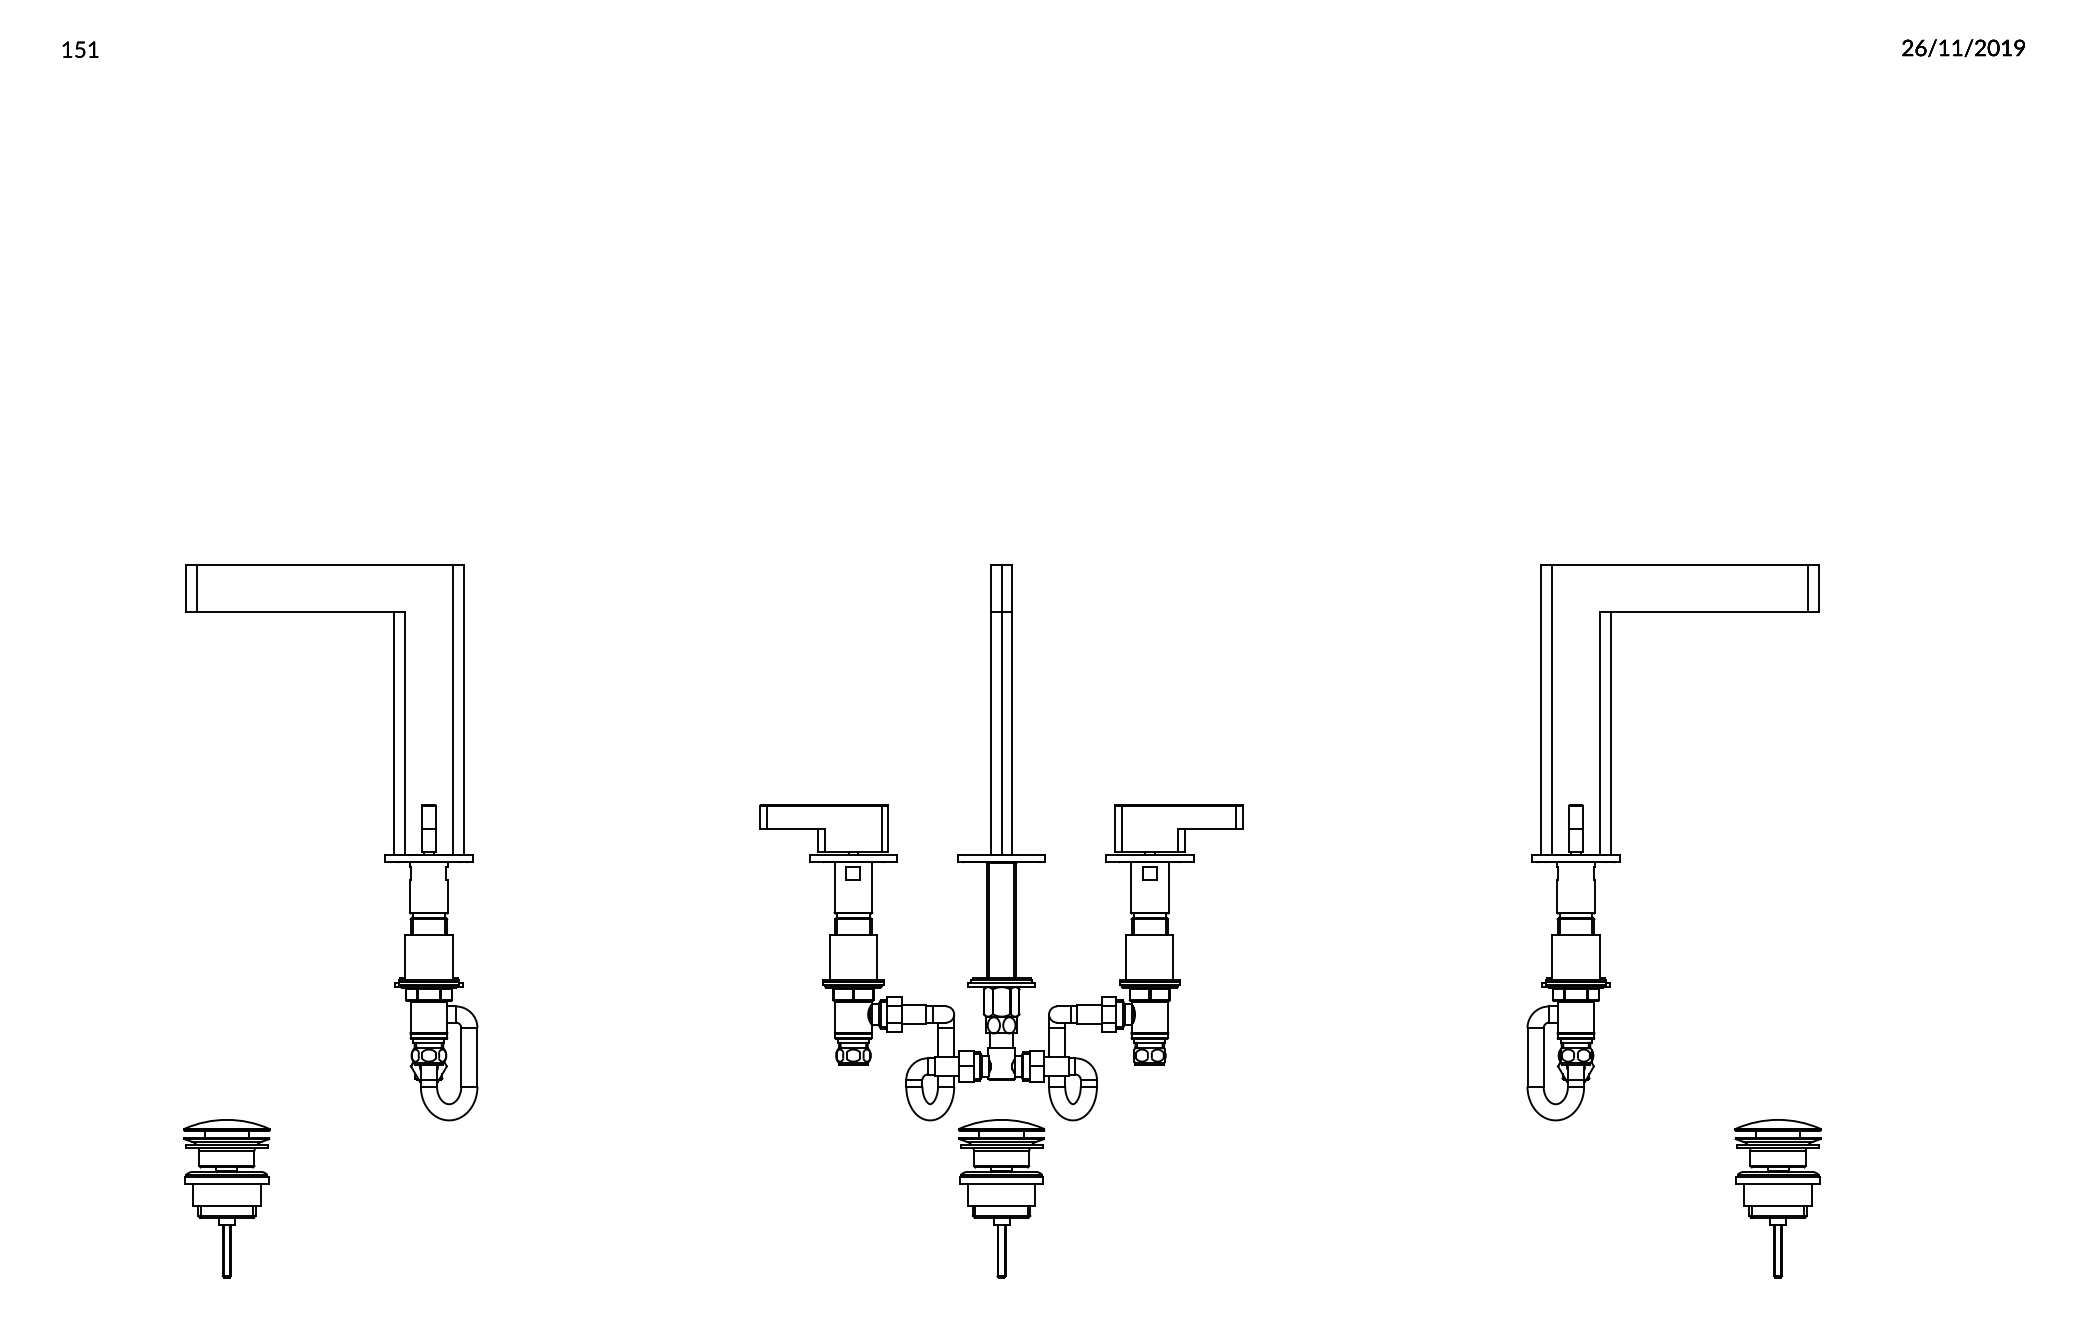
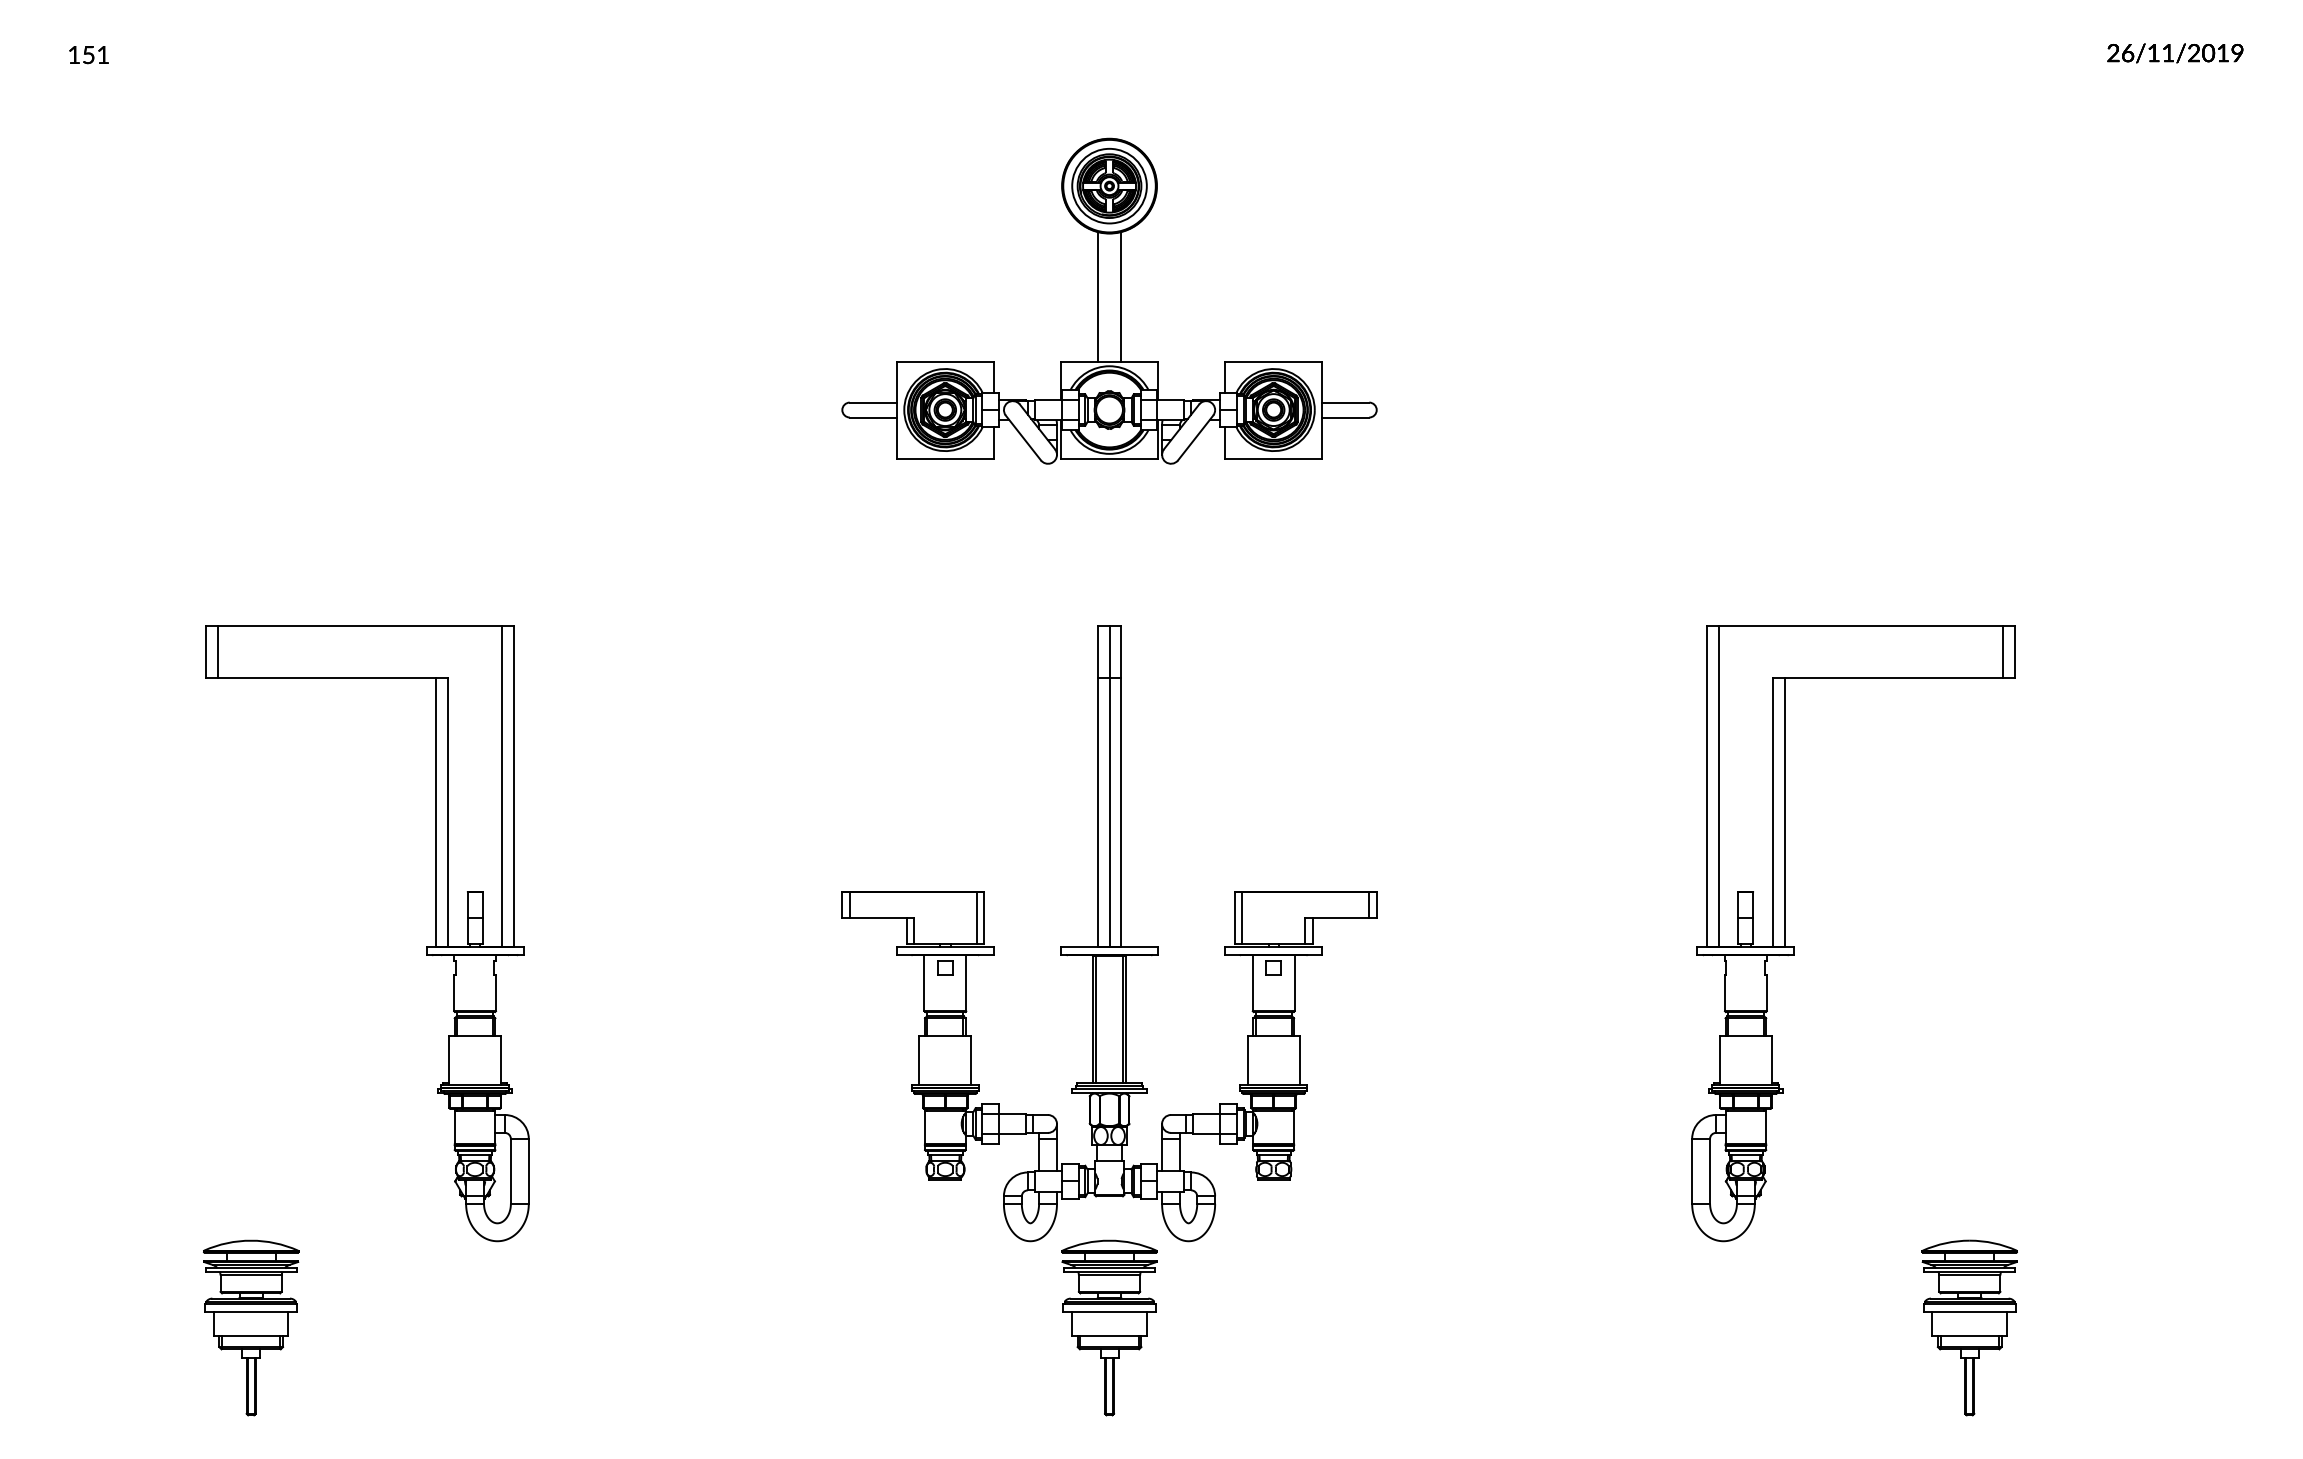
part: (1001, 271) -> (1109, 300), added

